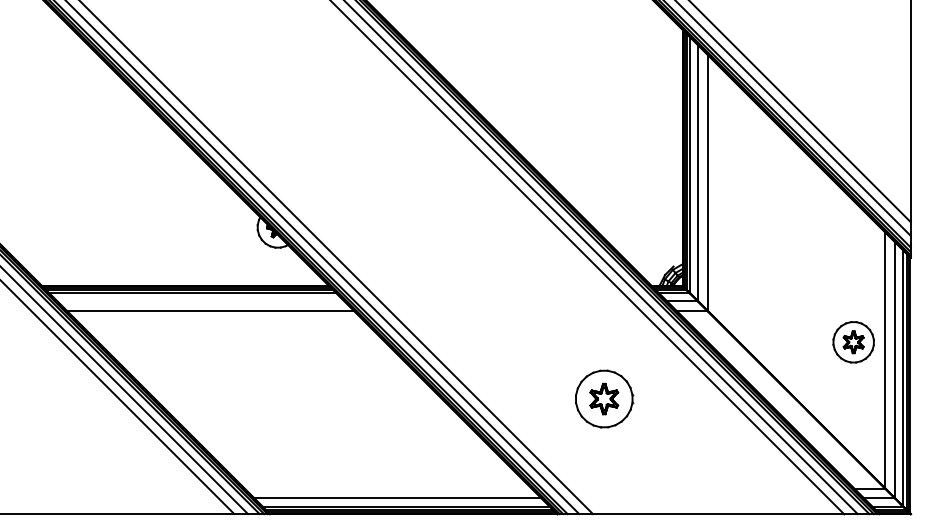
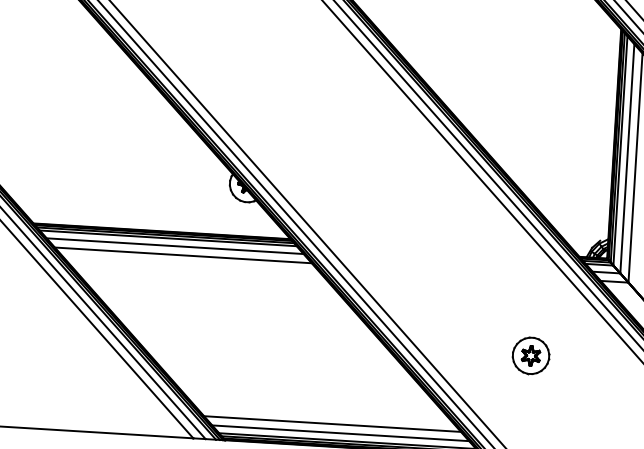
line: (200, 301) -> (174, 246), added
part: (604, 399) -> (531, 356), size x0.71
line: (387, 488) -> (331, 423), added

